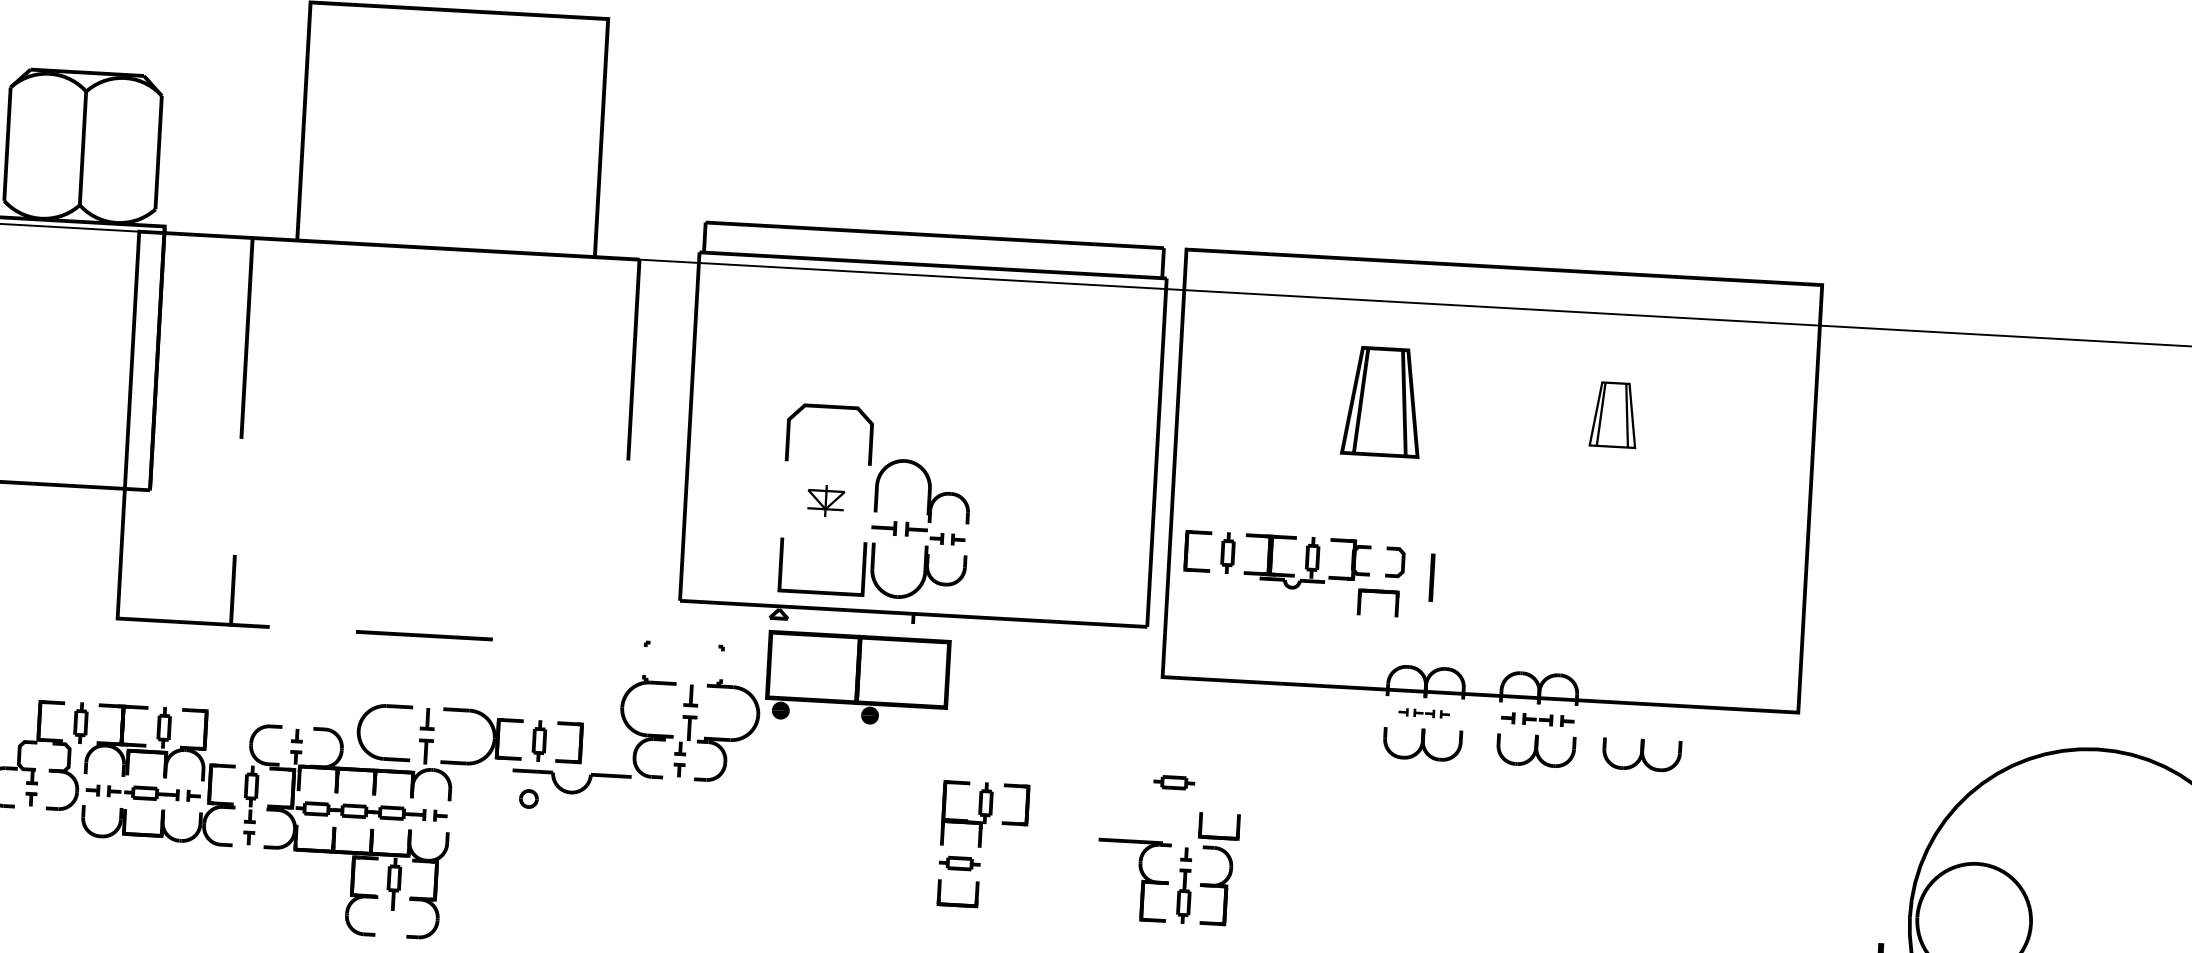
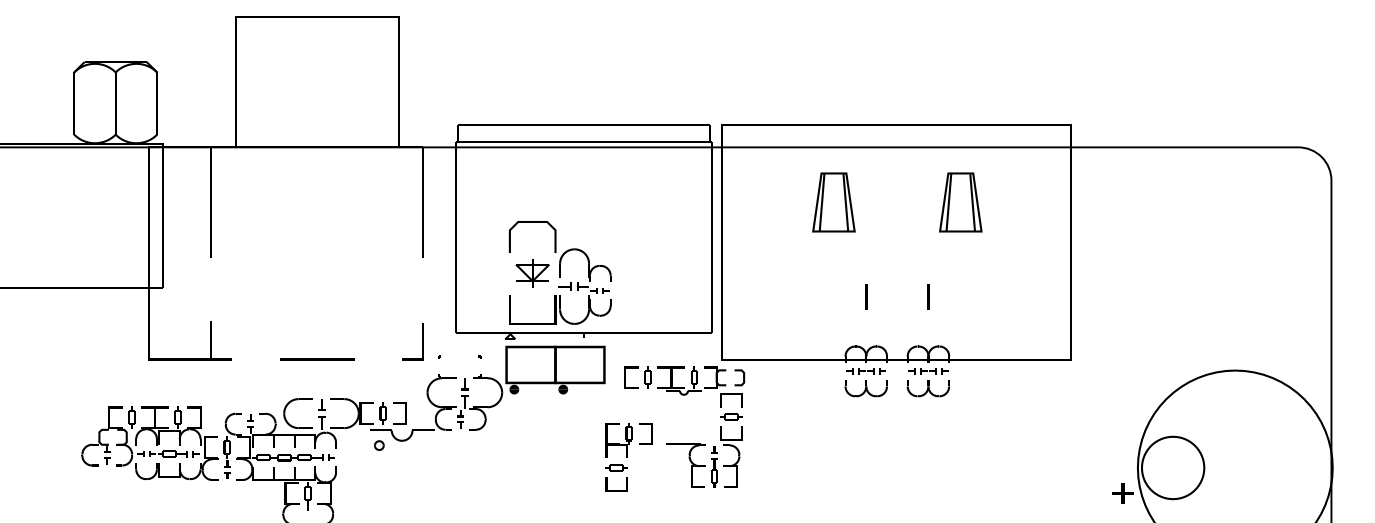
part: (1613, 414) -> (960, 202), size x1.67
part: (825, 500) -> (532, 273), size x1.67
part: (1293, 572) -> (684, 386), moved
line: (1545, 583) -> (928, 296), added
line: (618, 613) -> (422, 341), added
part: (1423, 713) -> (865, 371), size x1.43
part: (1642, 754) -> (986, 387), removed
part: (1180, 869) -> (711, 458), moved

